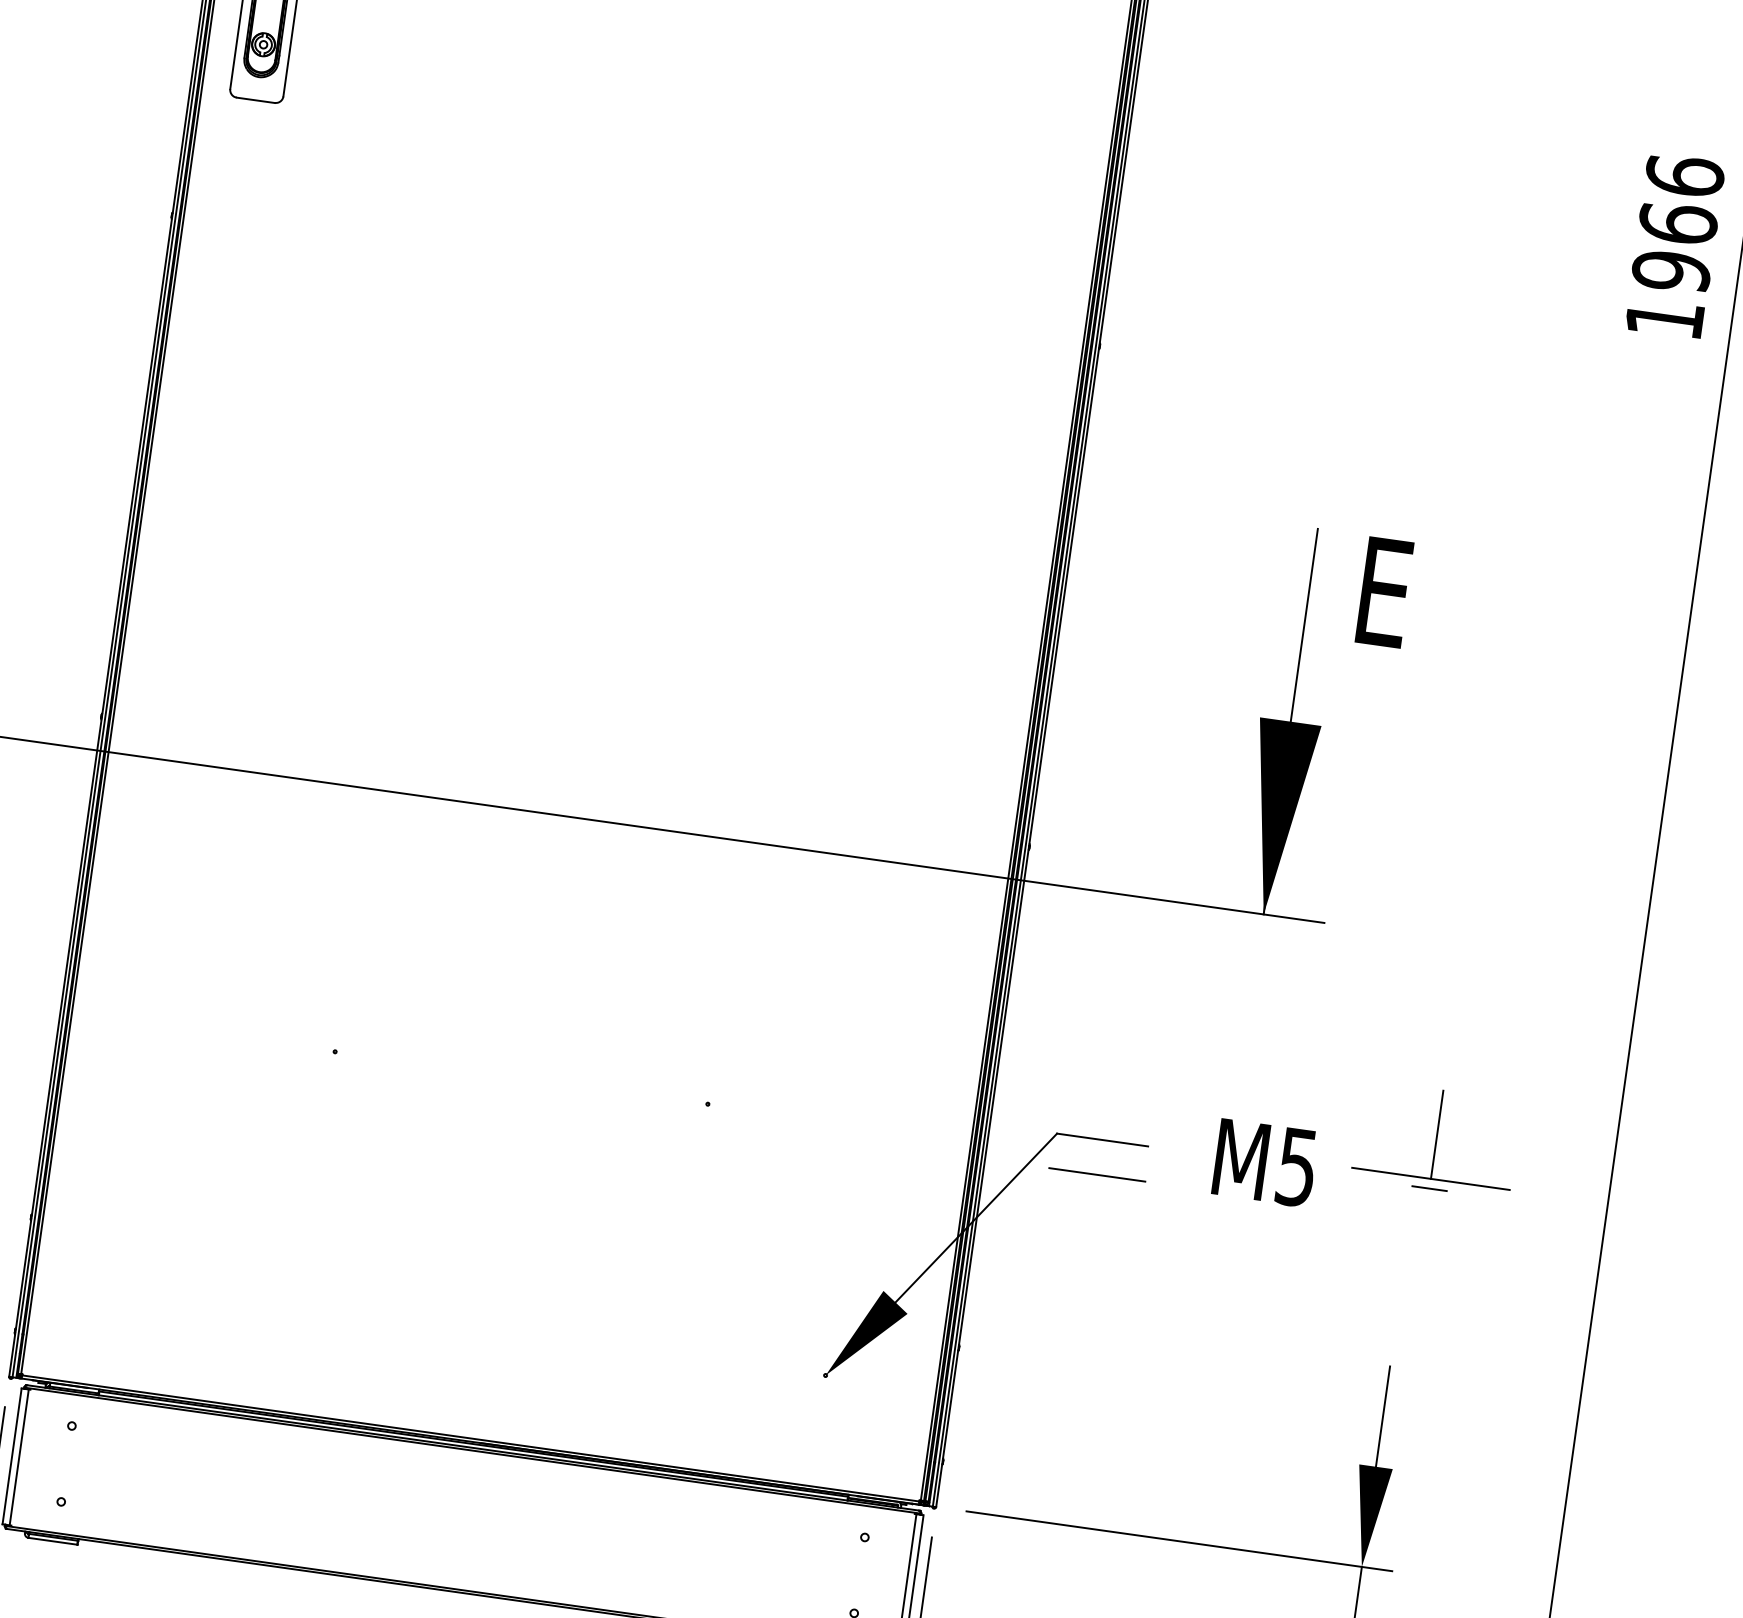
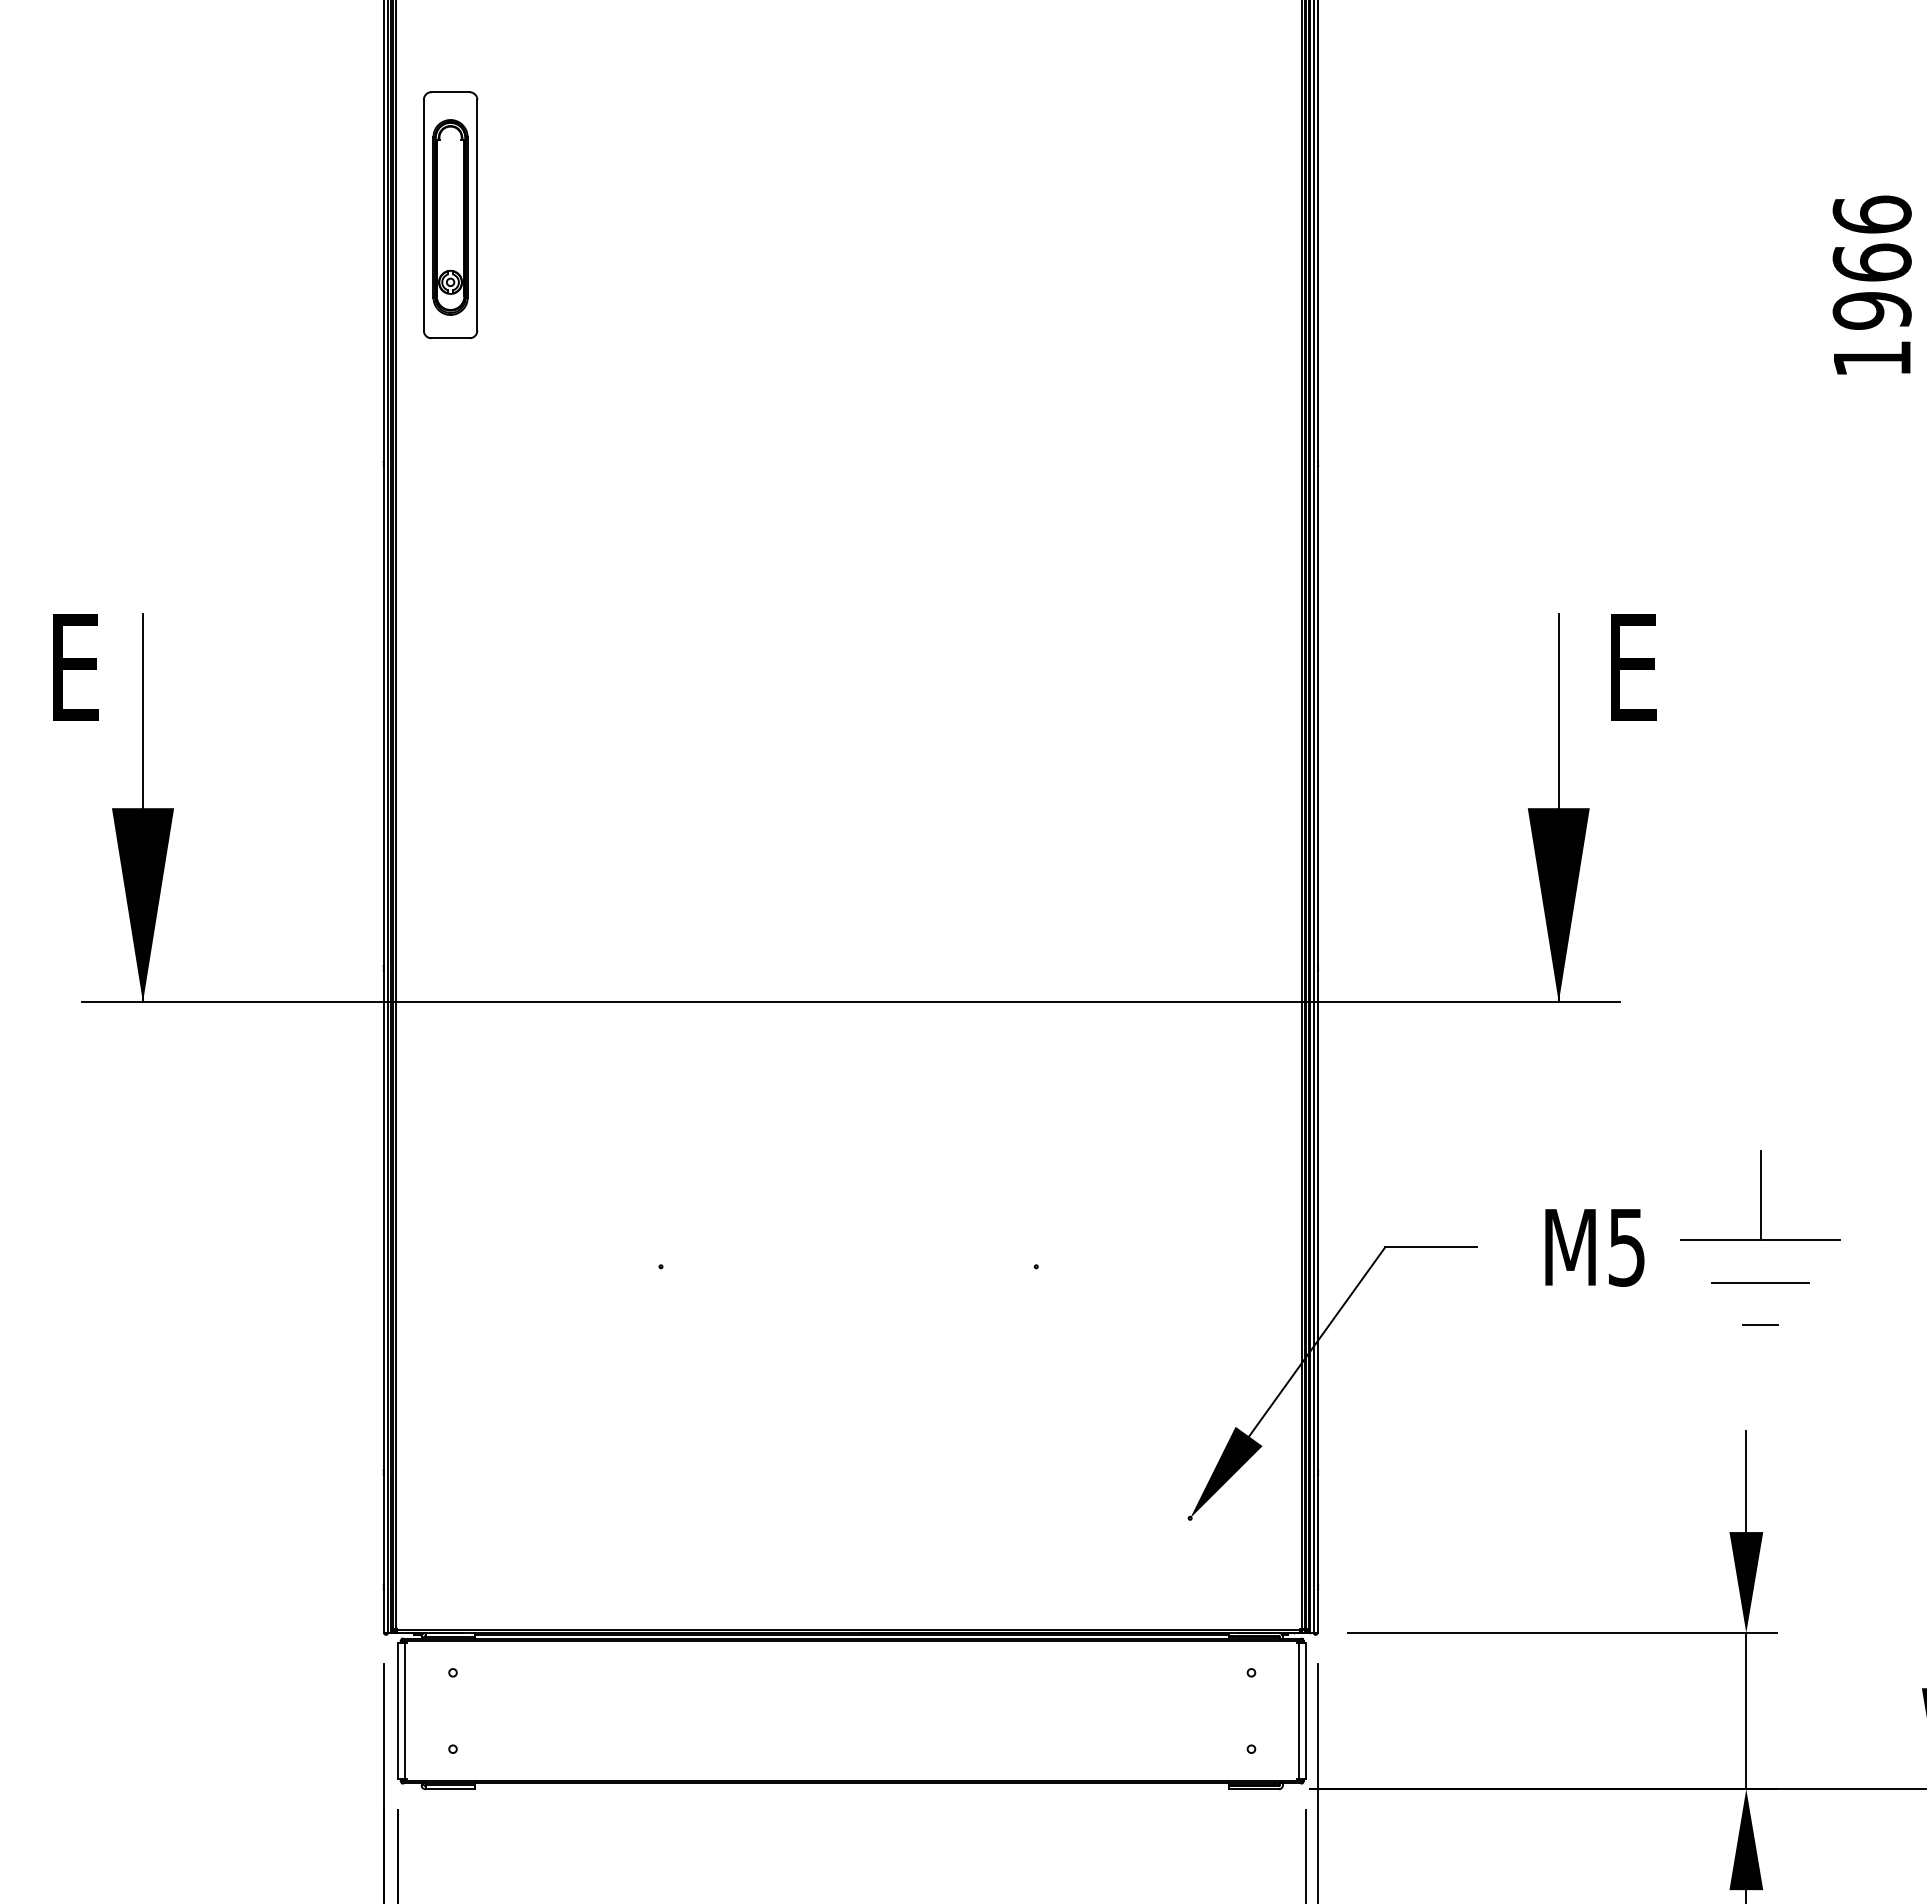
line: (1097, 1174) -> (1760, 1282), moved
line: (1429, 1188) -> (1760, 1324), moved

